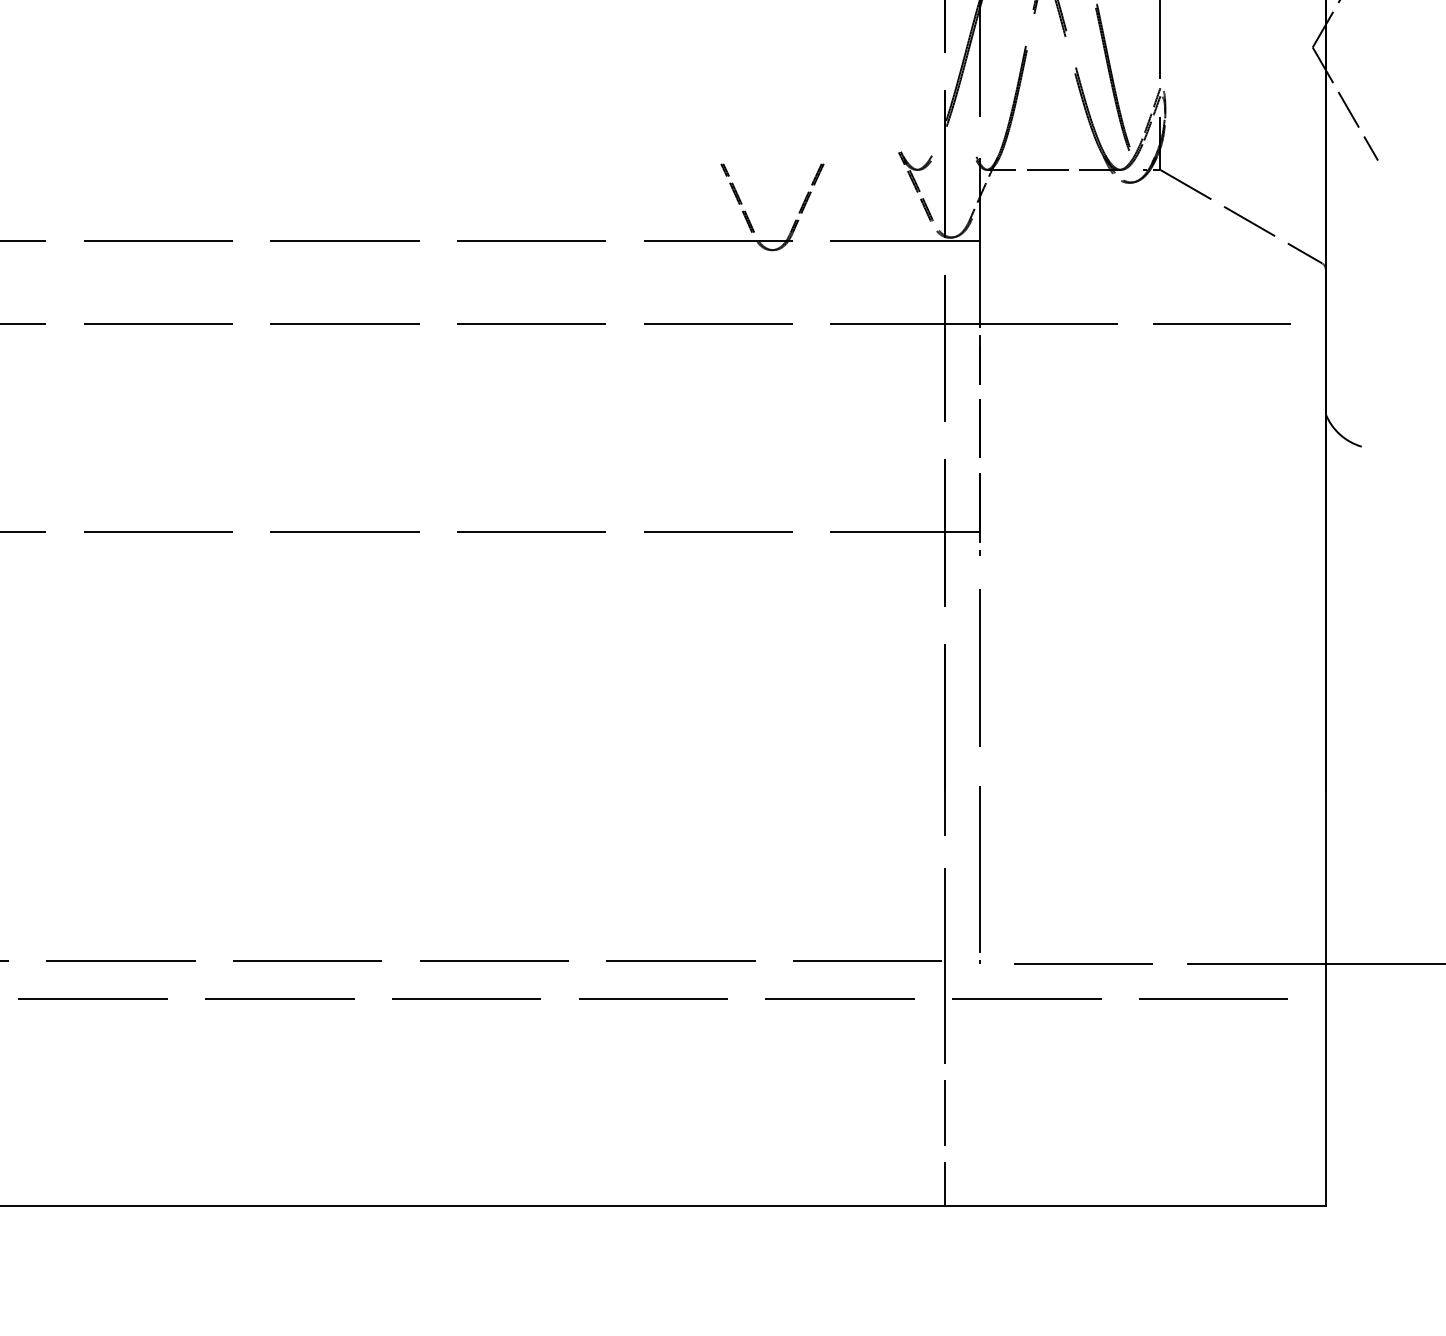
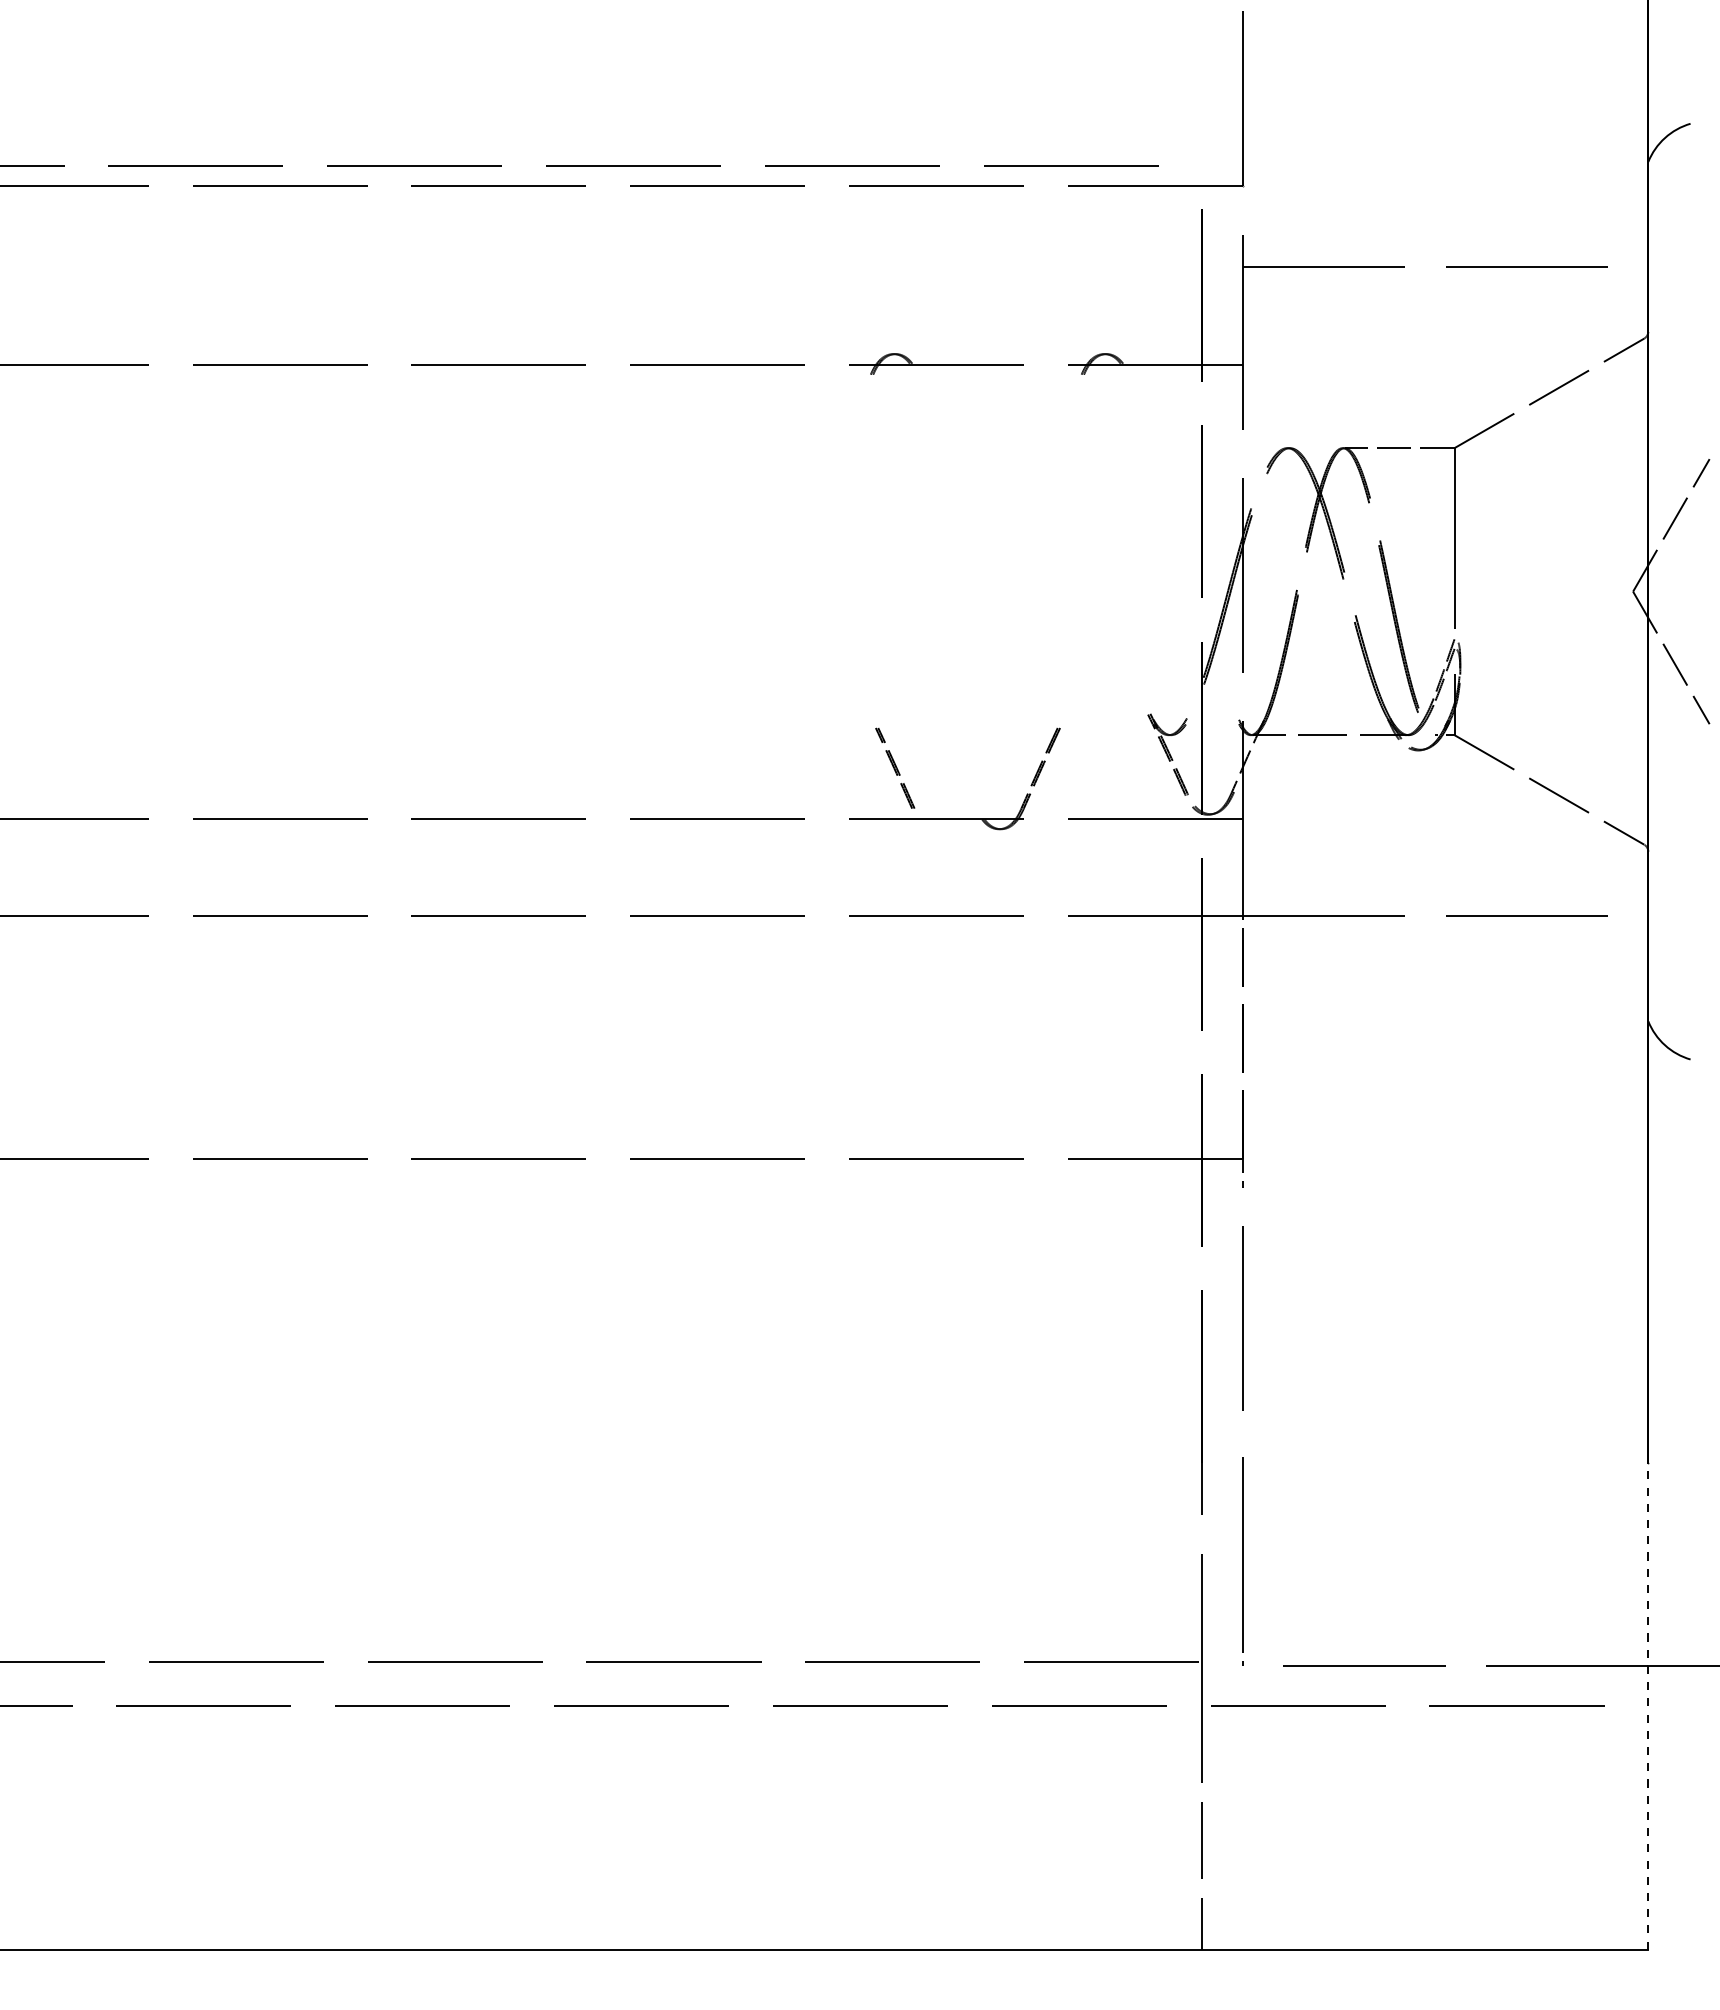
part: (737, 197) -> (895, 767), moved
line: (1325, 997) -> (1648, 1705), solid -> dashed

